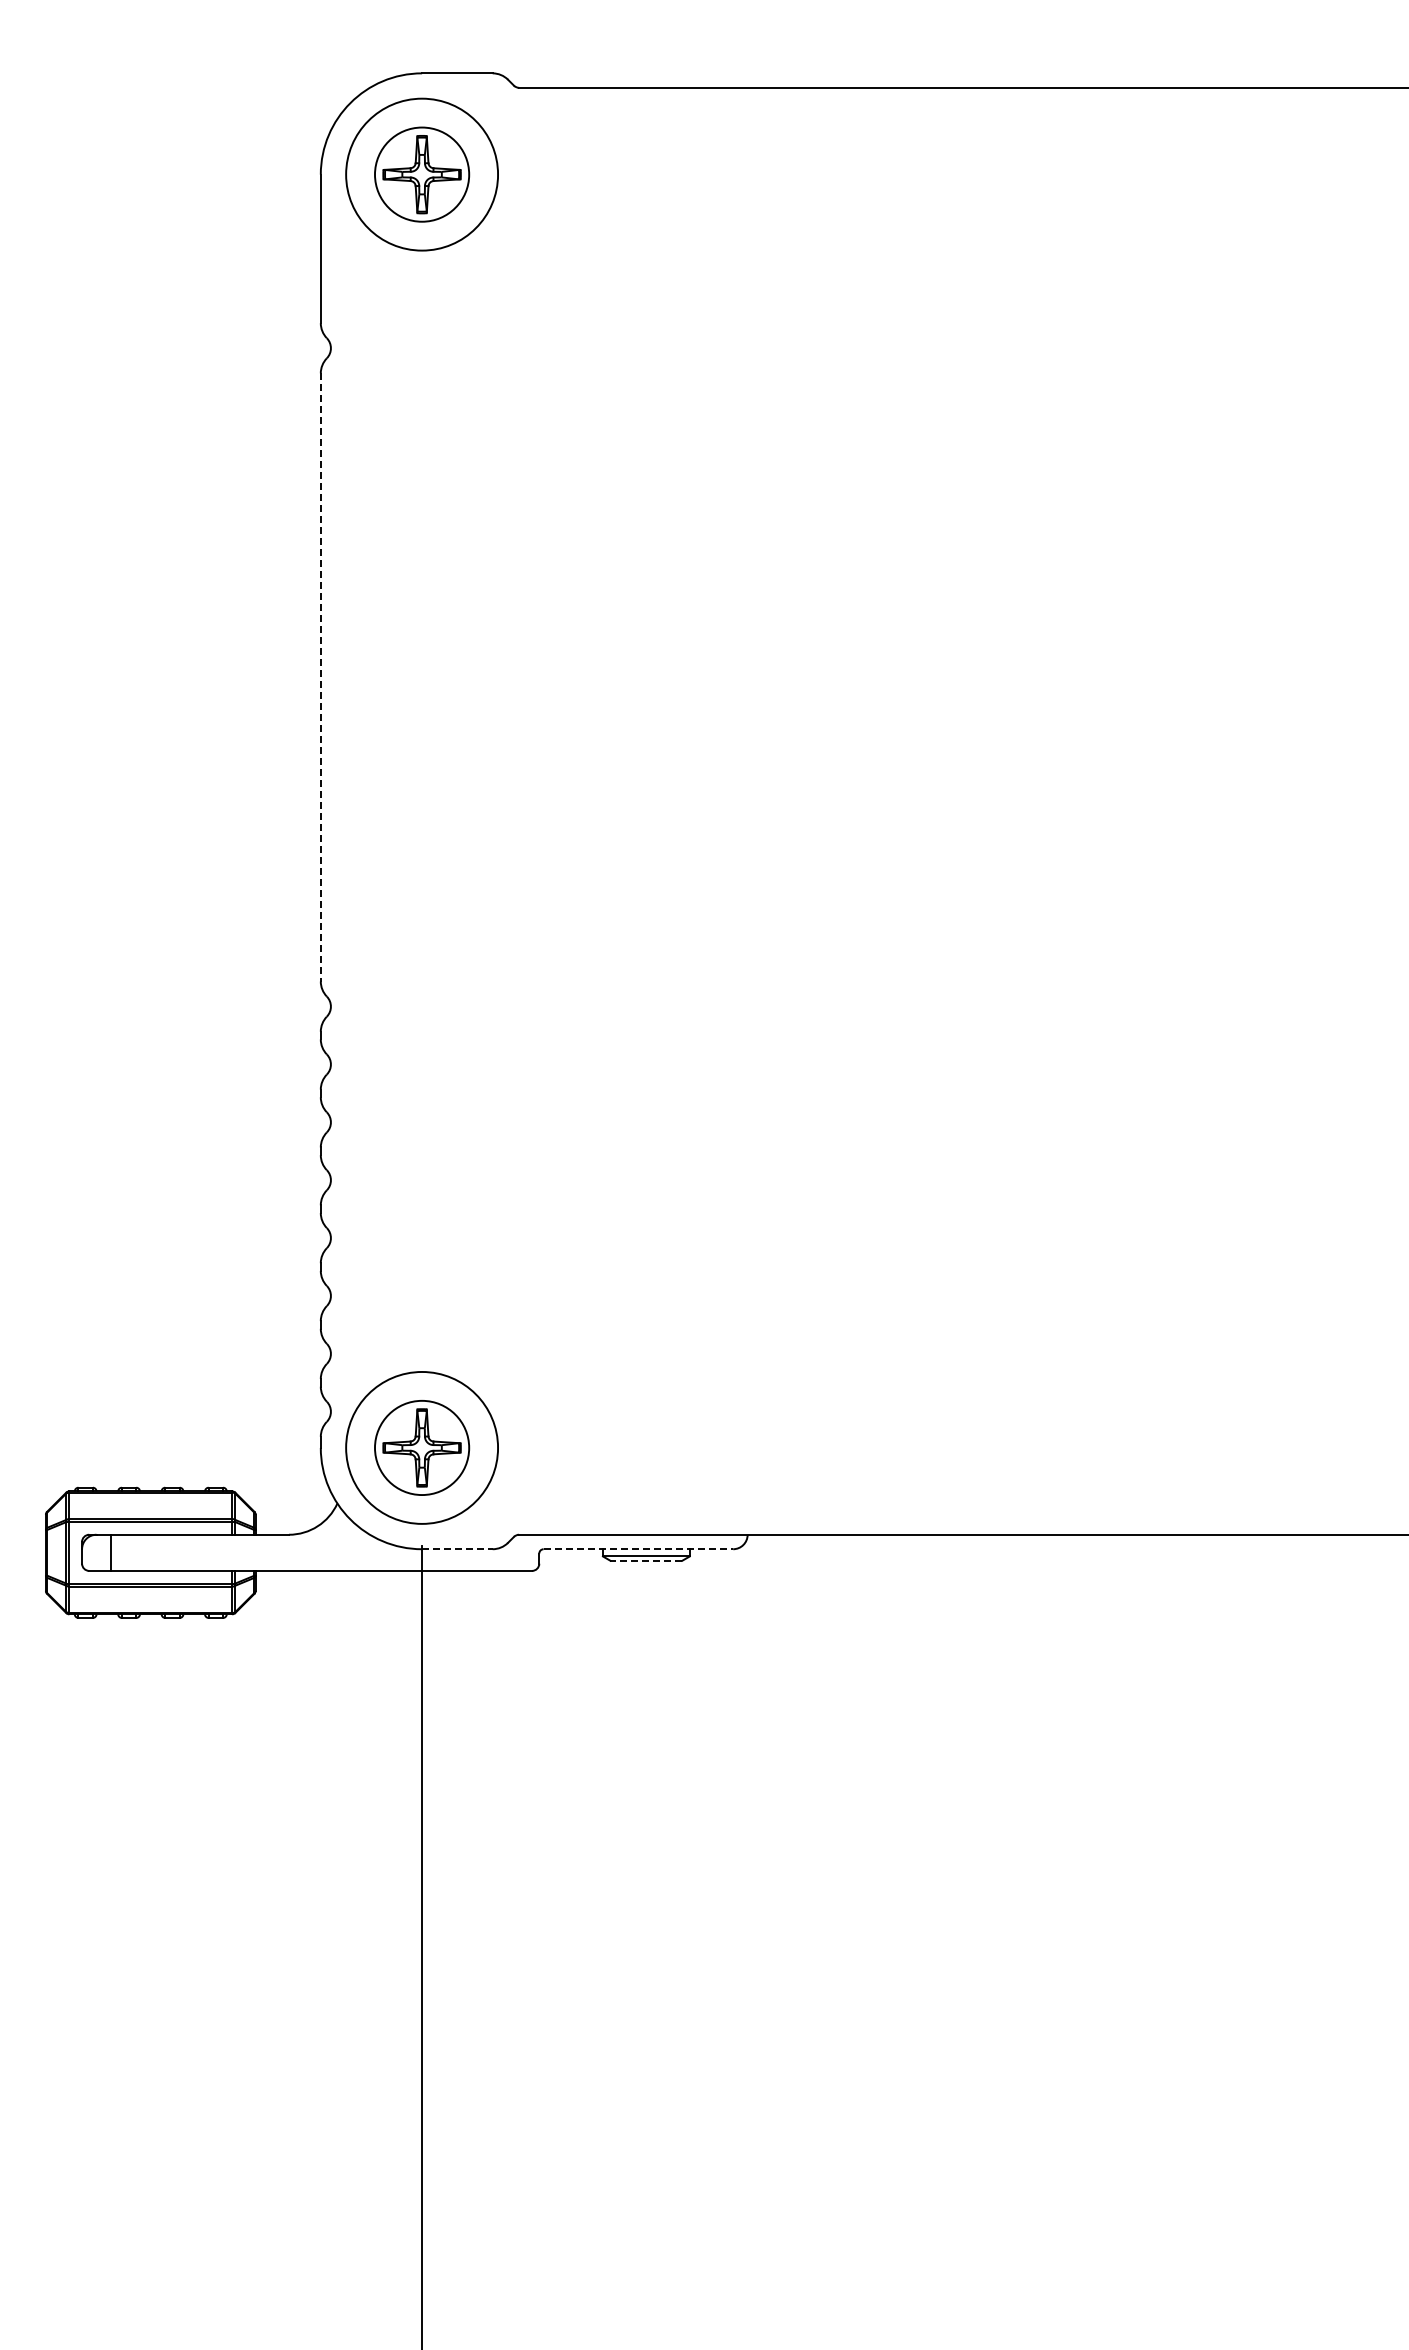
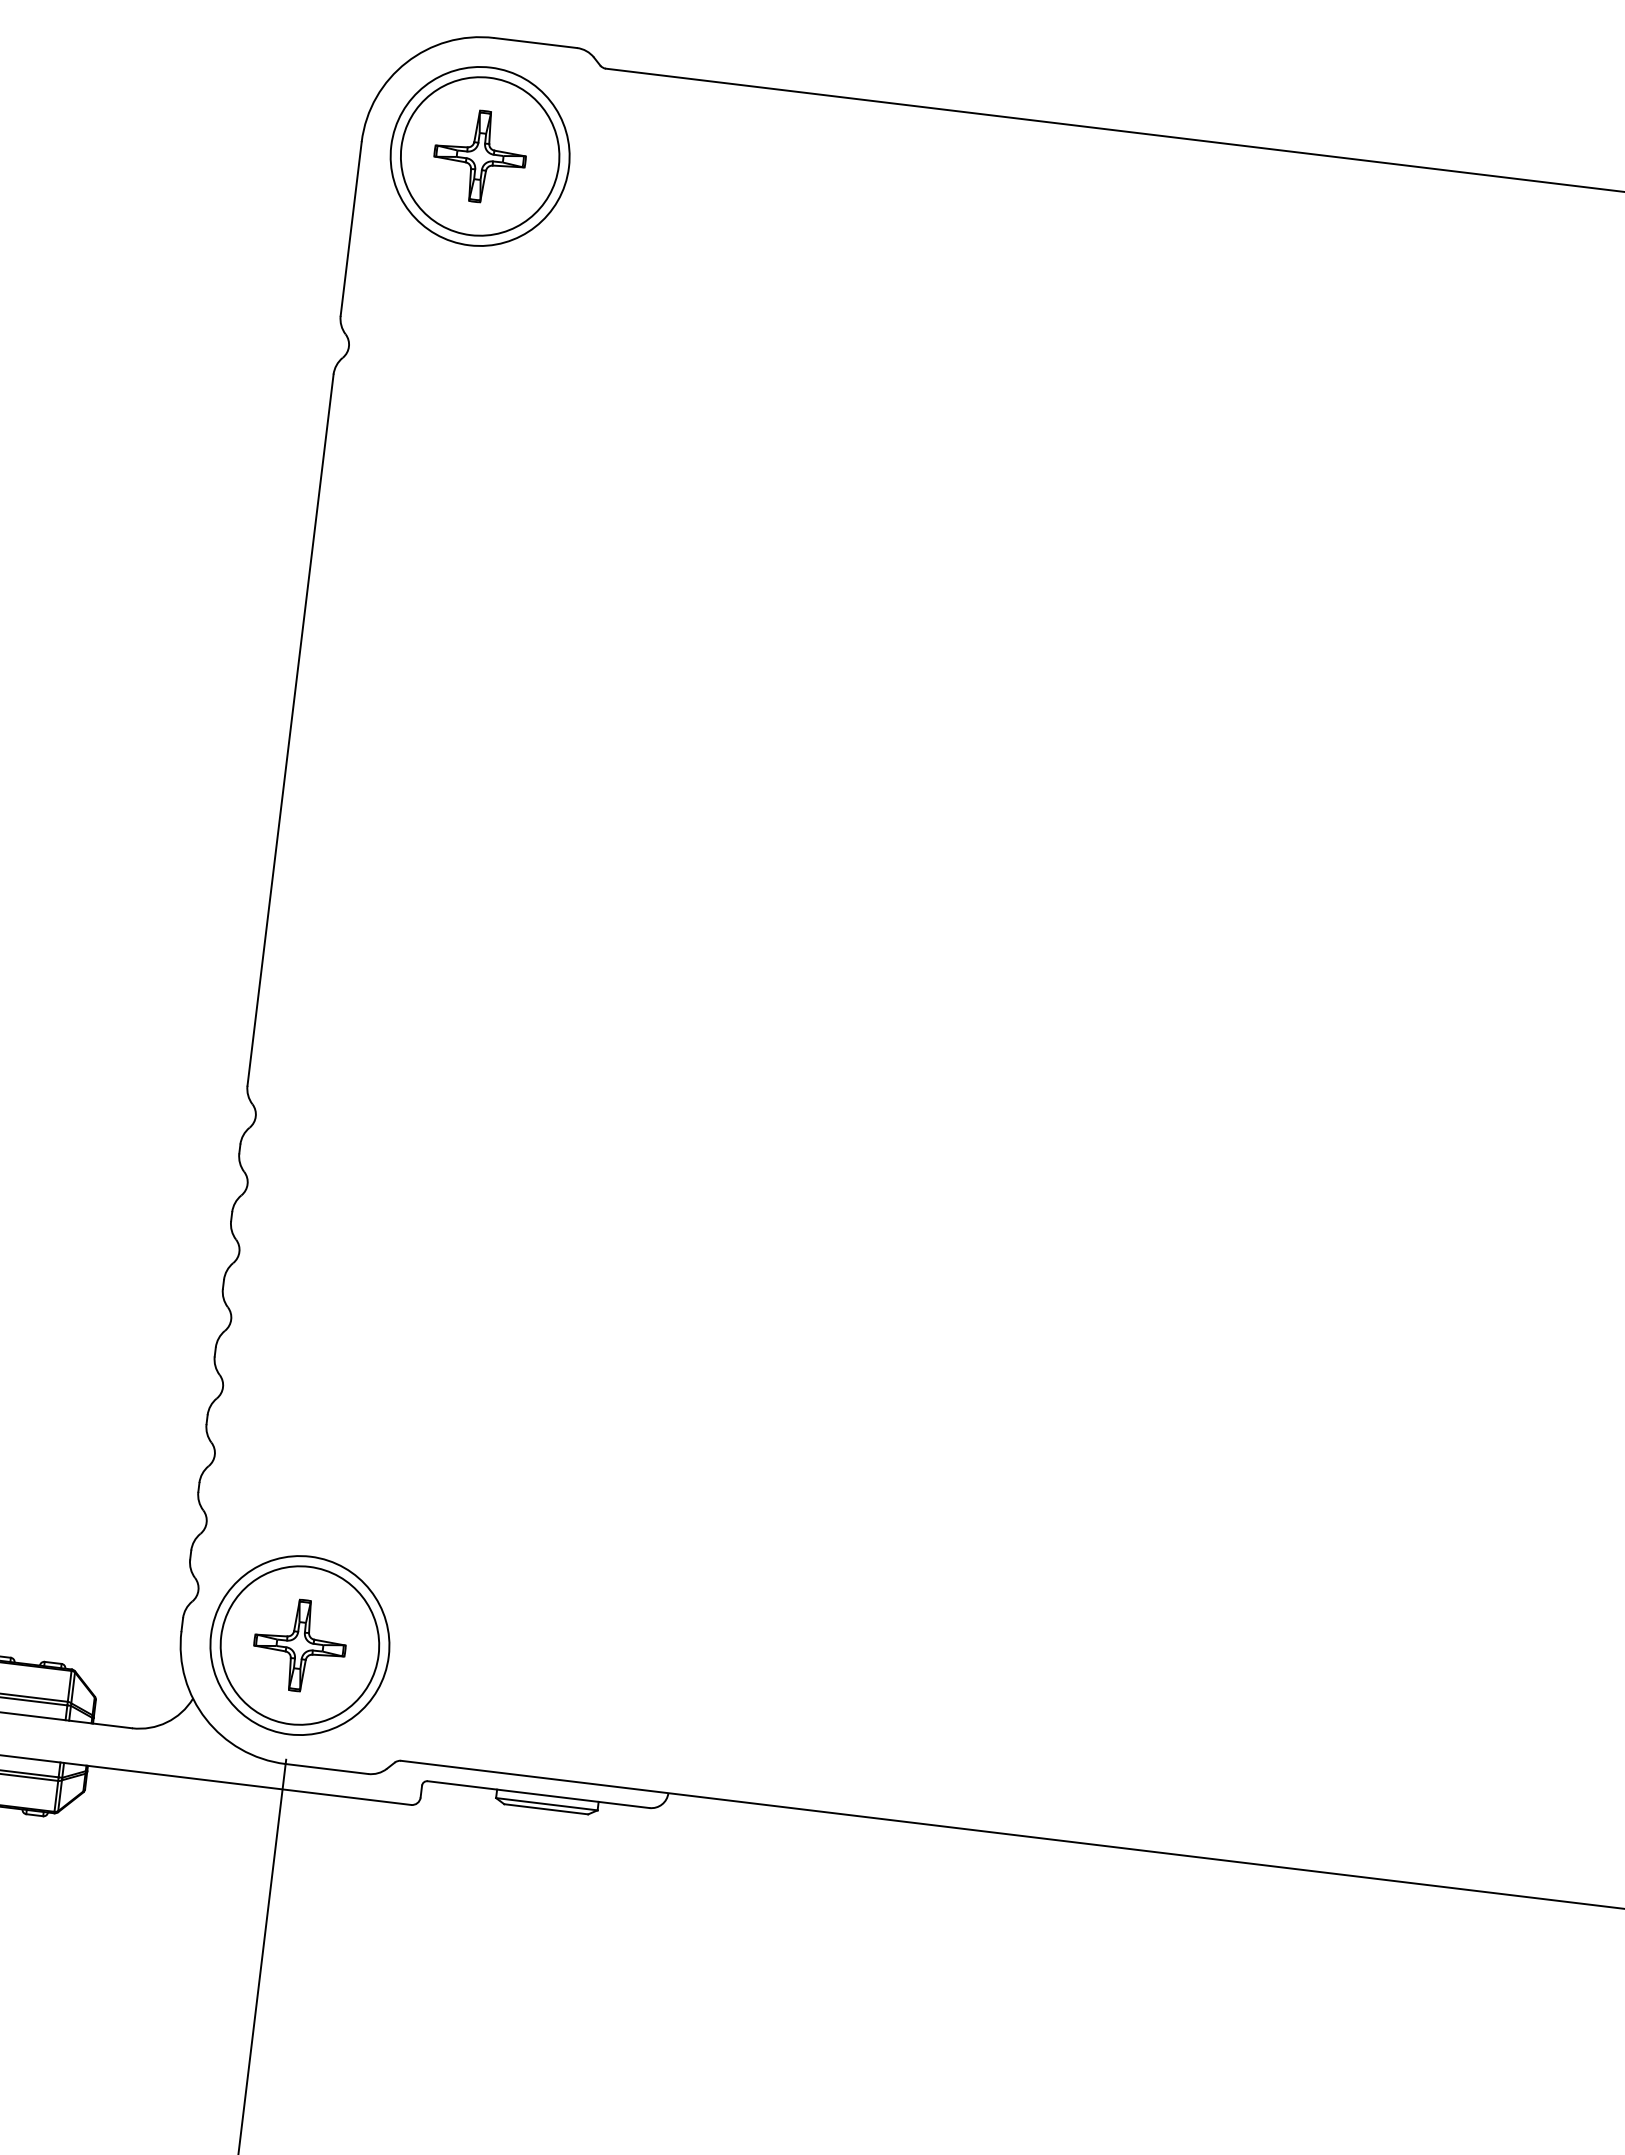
circle: (421, 174) -> (479, 156), size x1.43
line: (320, 677) -> (290, 730), dashed -> solid
circle: (421, 1447) -> (299, 1644), size x1.43
line: (457, 1549) -> (326, 1769), dashed -> solid
line: (638, 1549) -> (538, 1794), dashed -> solid
line: (646, 1560) -> (546, 1808), dashed -> solid

